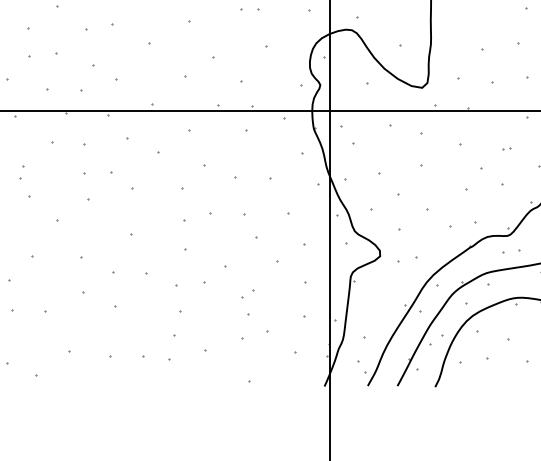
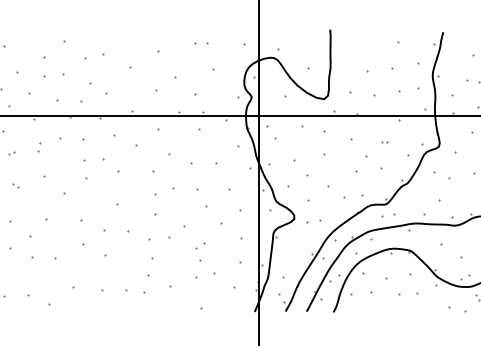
part: (22, 172) -> (39, 147), moved

